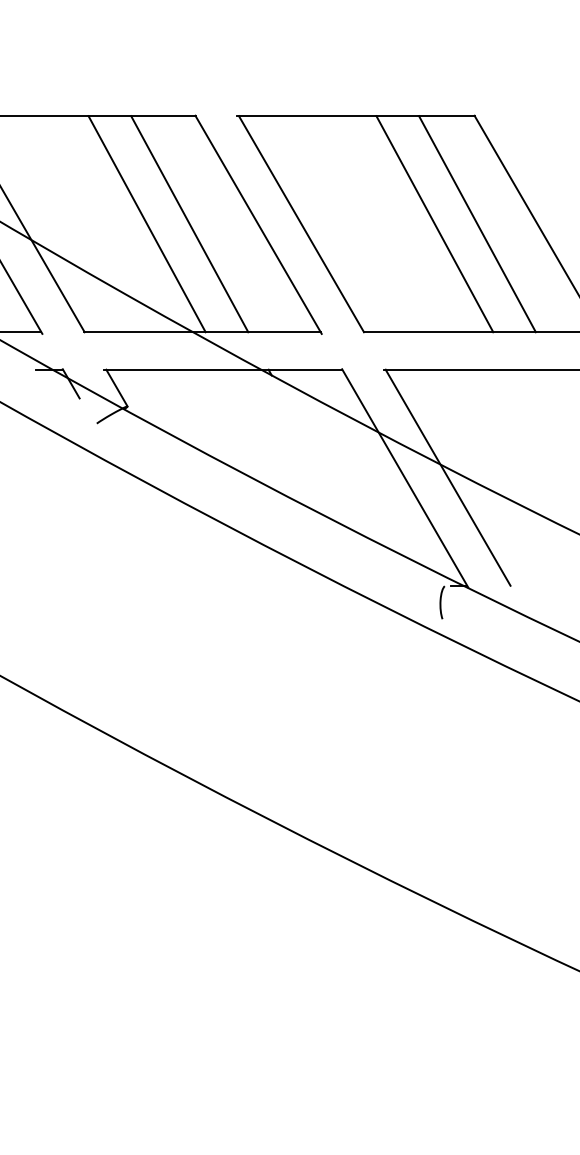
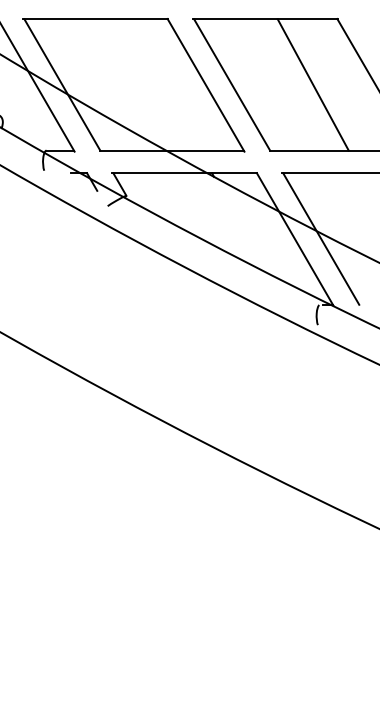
line: (145, 223) -> (137, 84), removed
line: (188, 223) -> (163, 84), removed
line: (476, 223) -> (338, 84), removed

